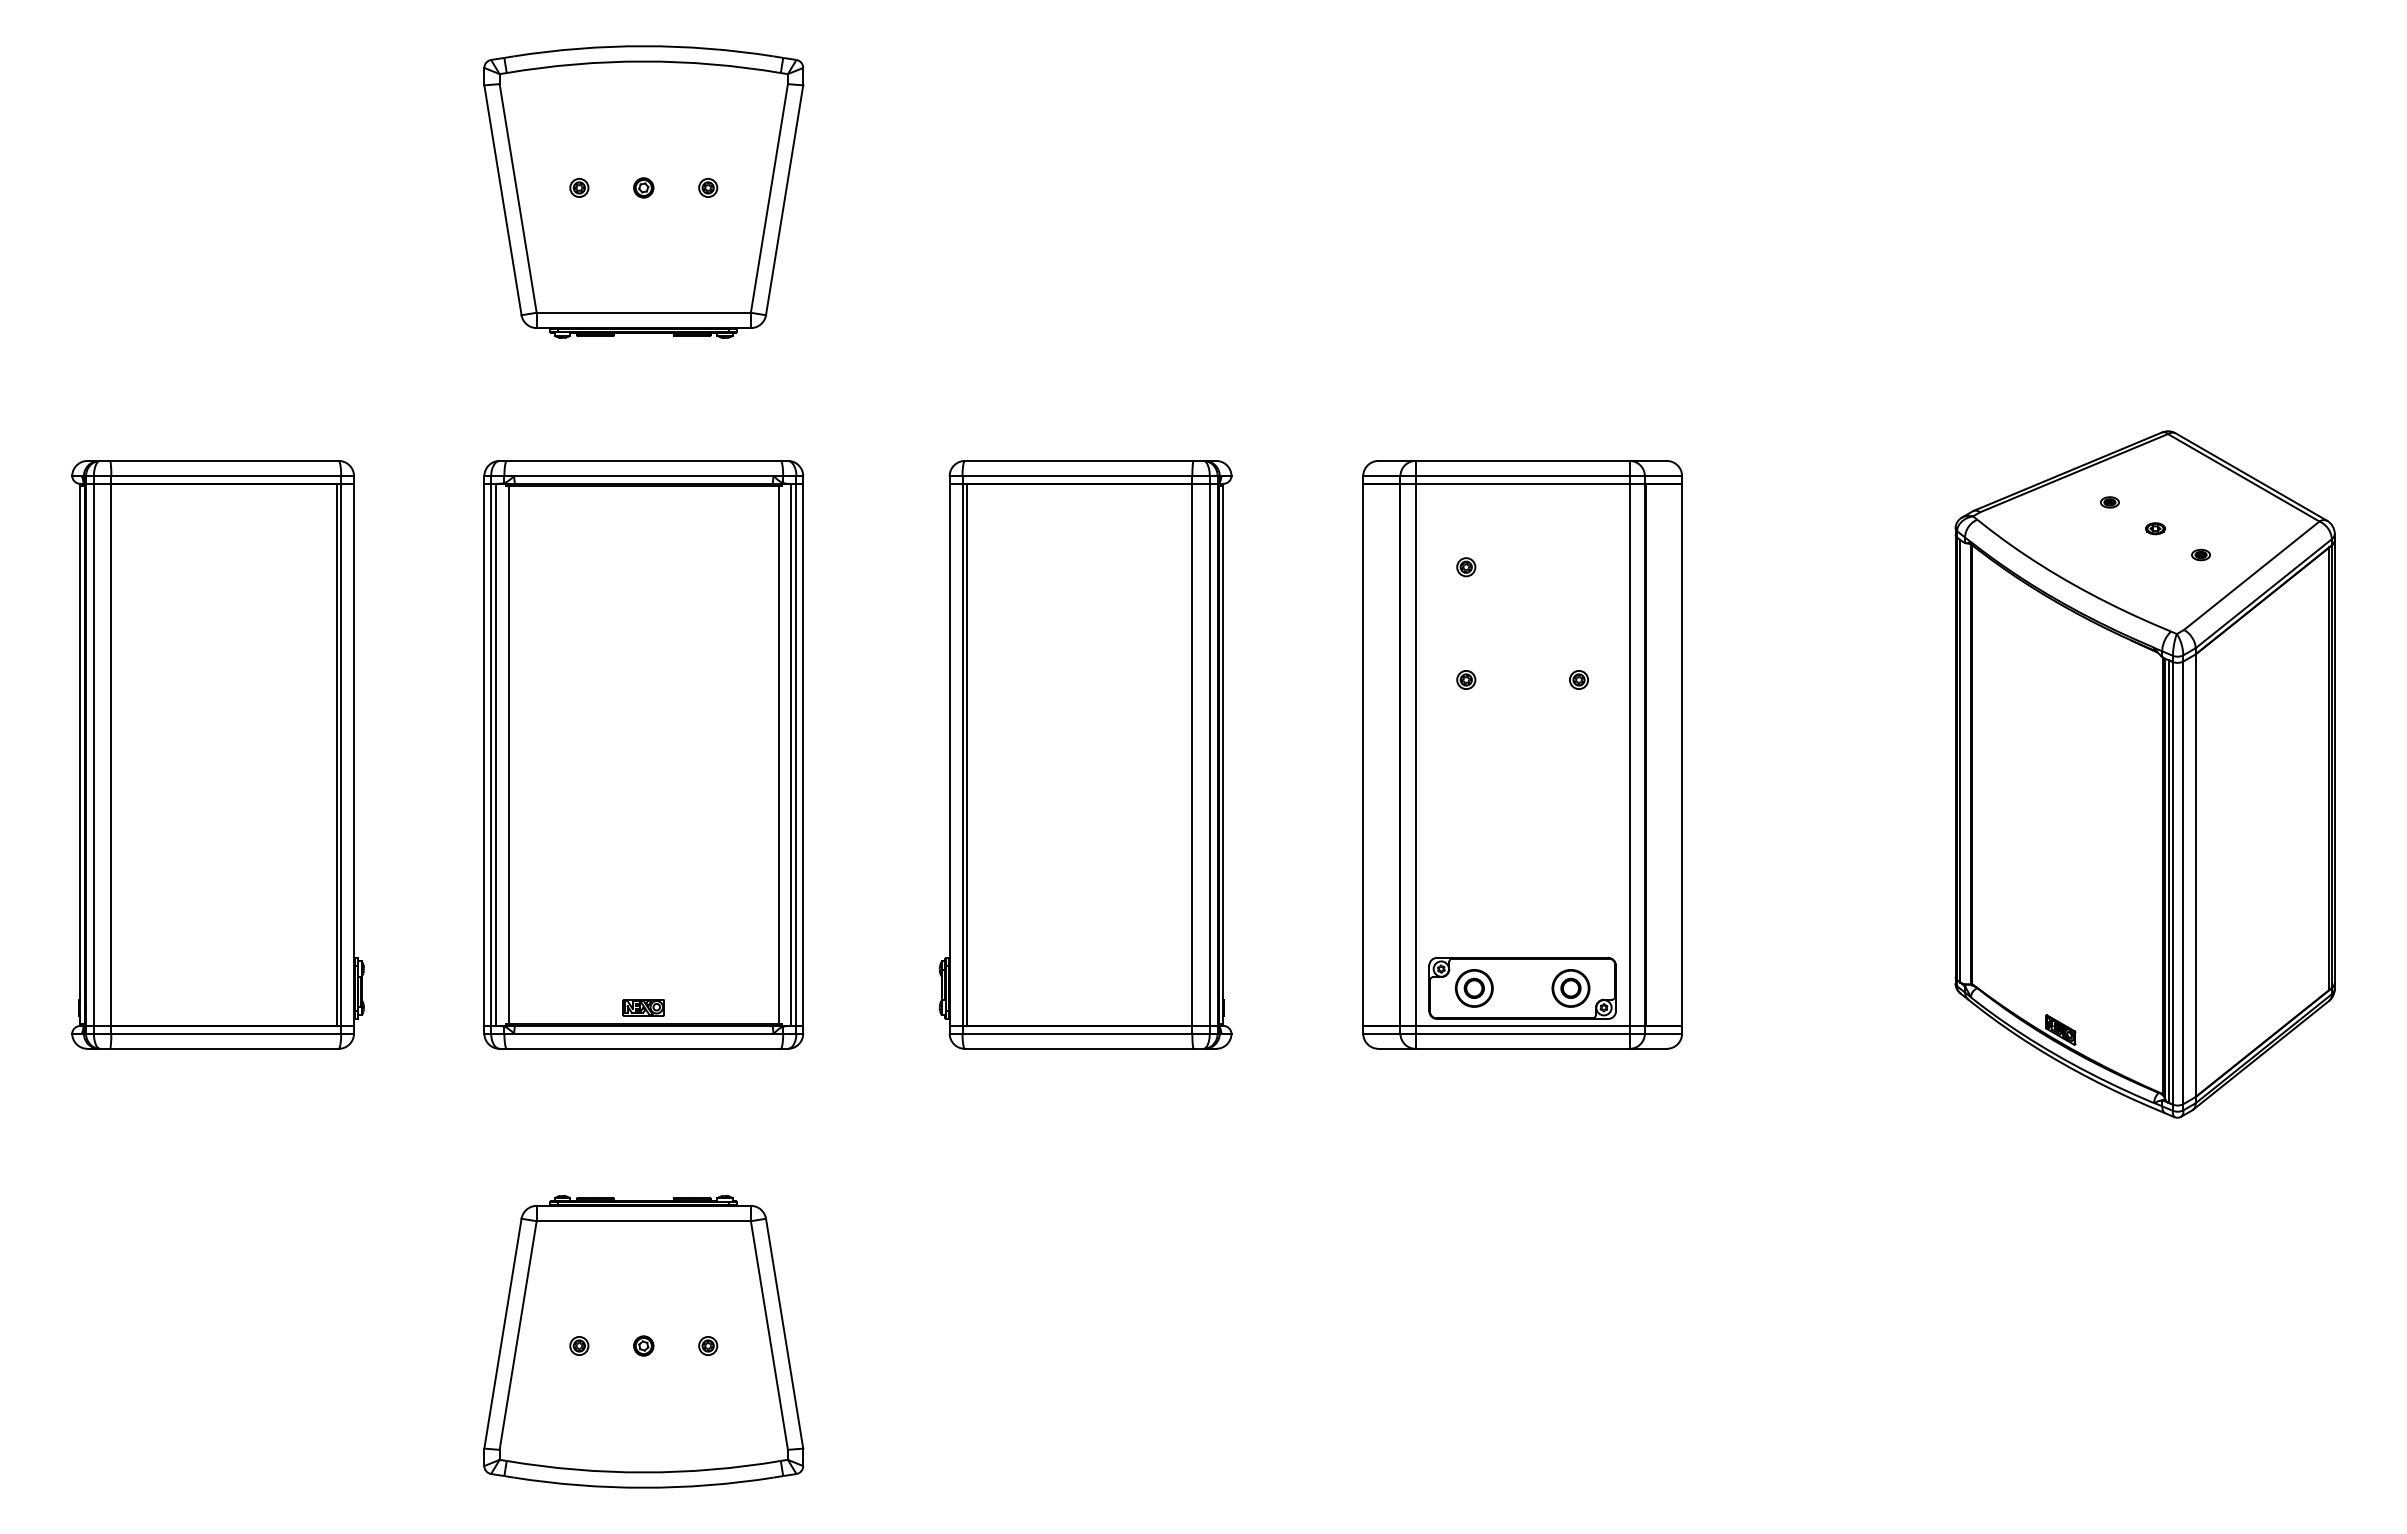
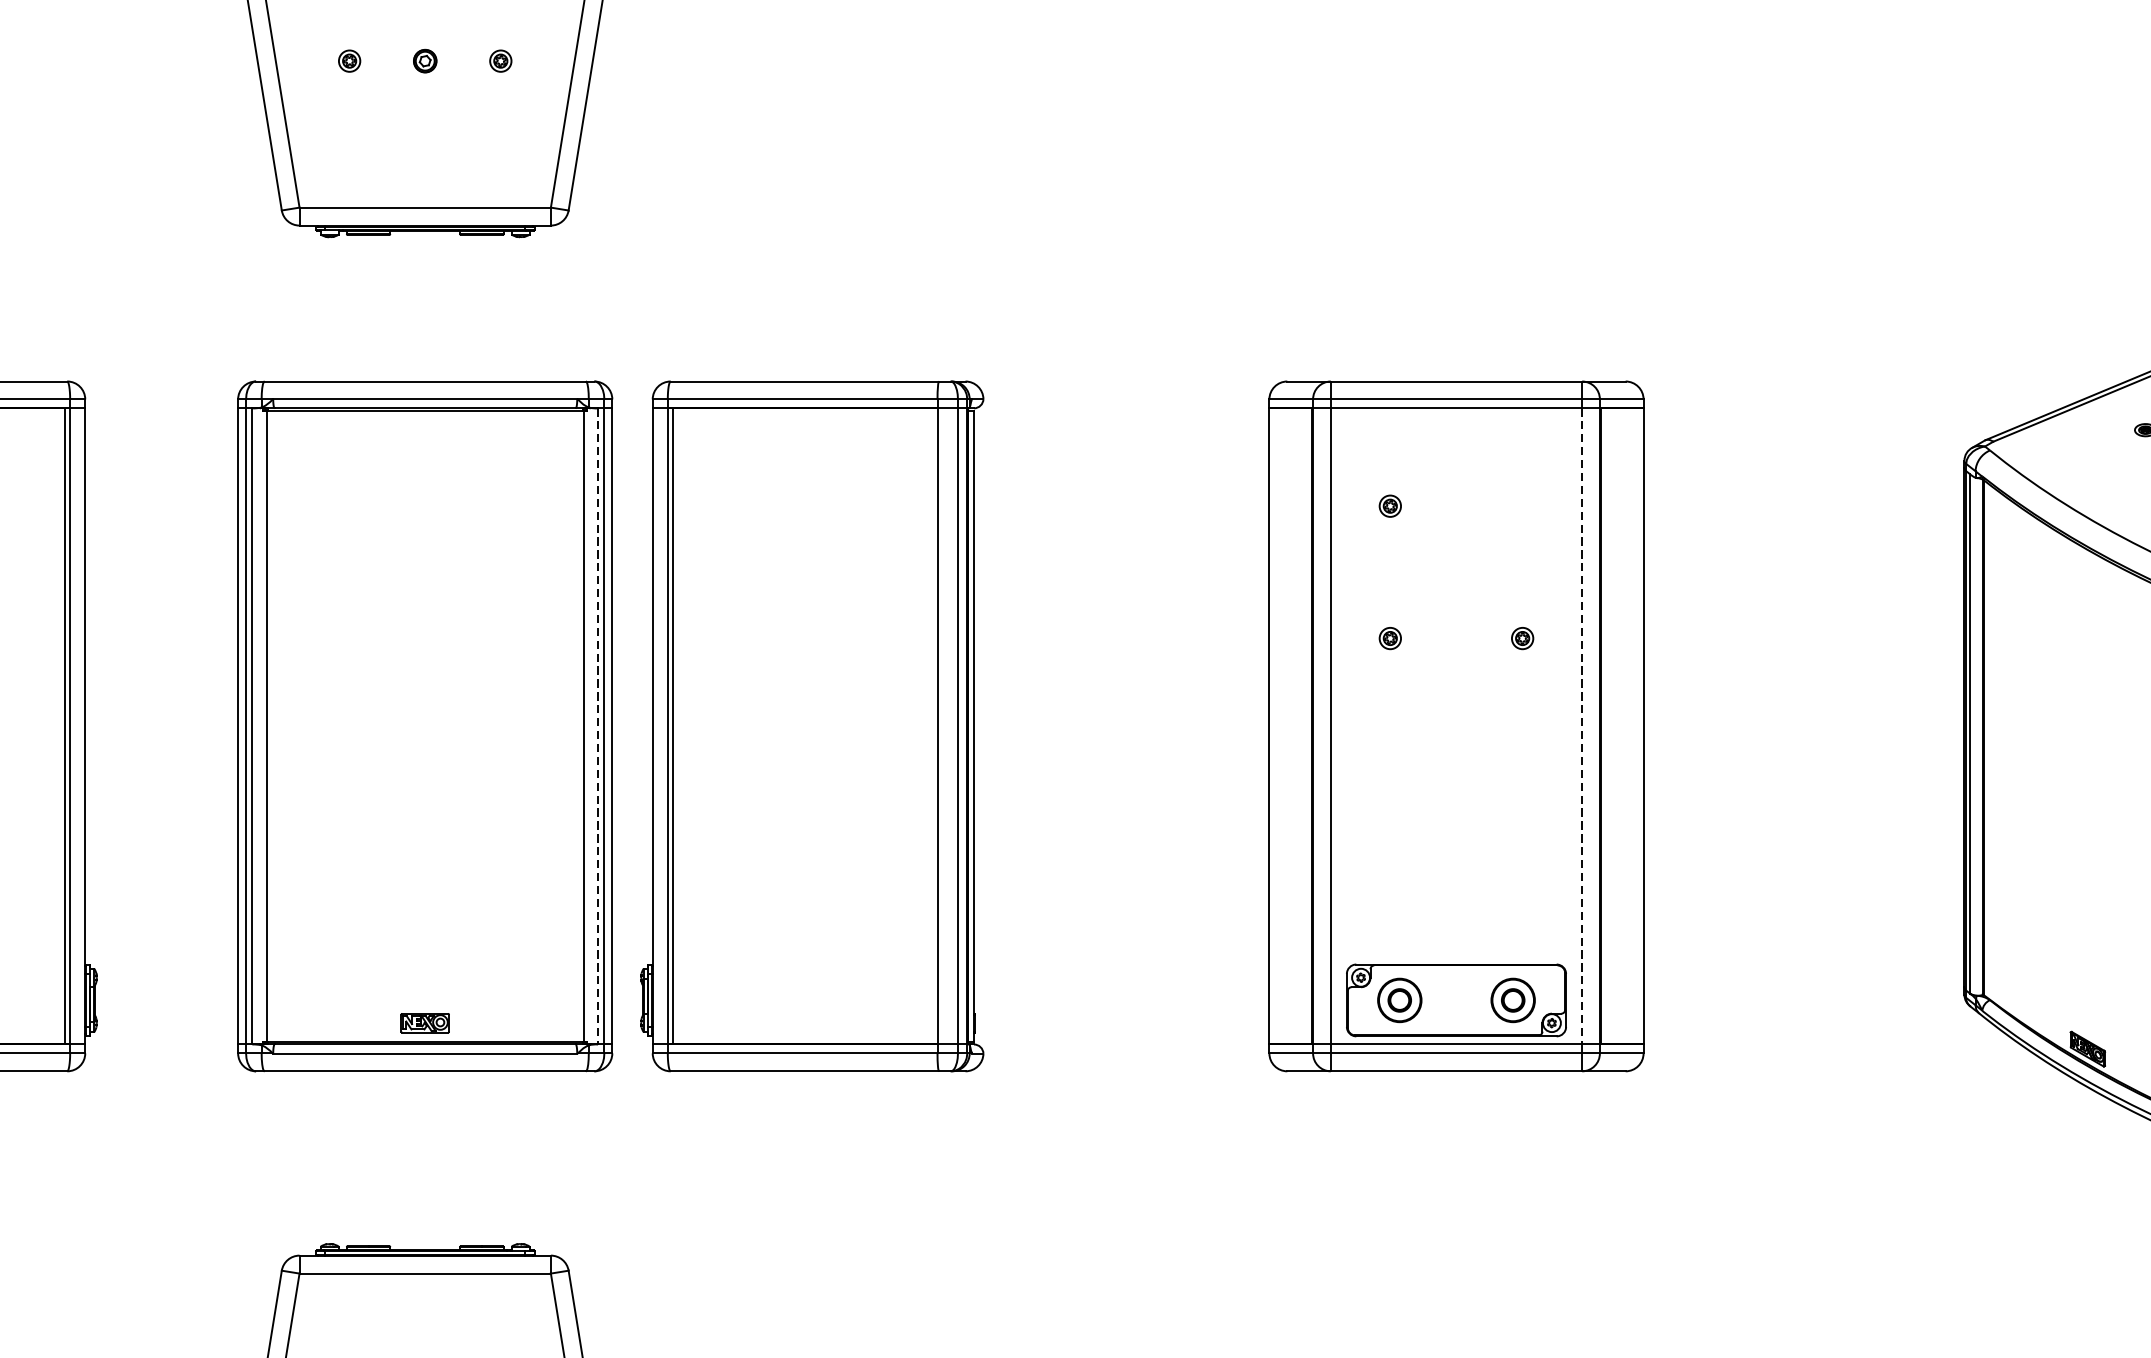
part: (1085, 754) -> (812, 725), moved
line: (791, 755) -> (598, 727), solid -> dashed
line: (1629, 755) -> (1581, 727), solid -> dashed

